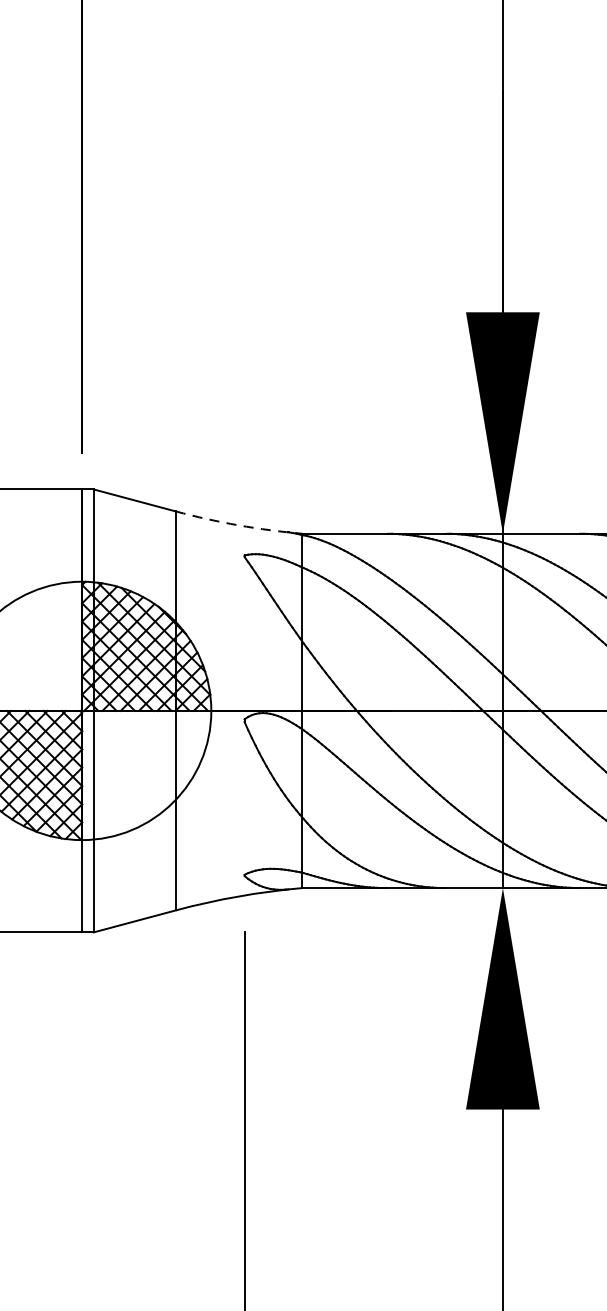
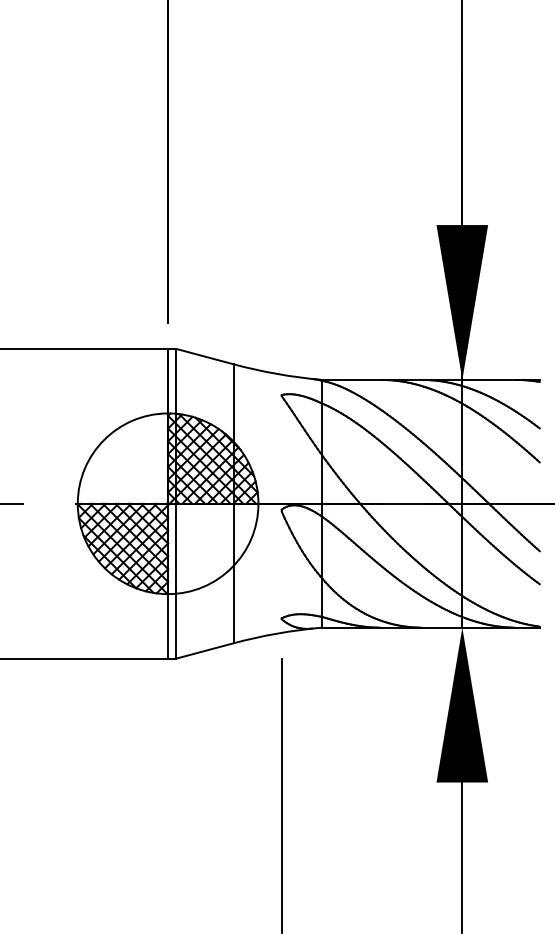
arc: (238, 526) -> (277, 374), dashed -> solid

